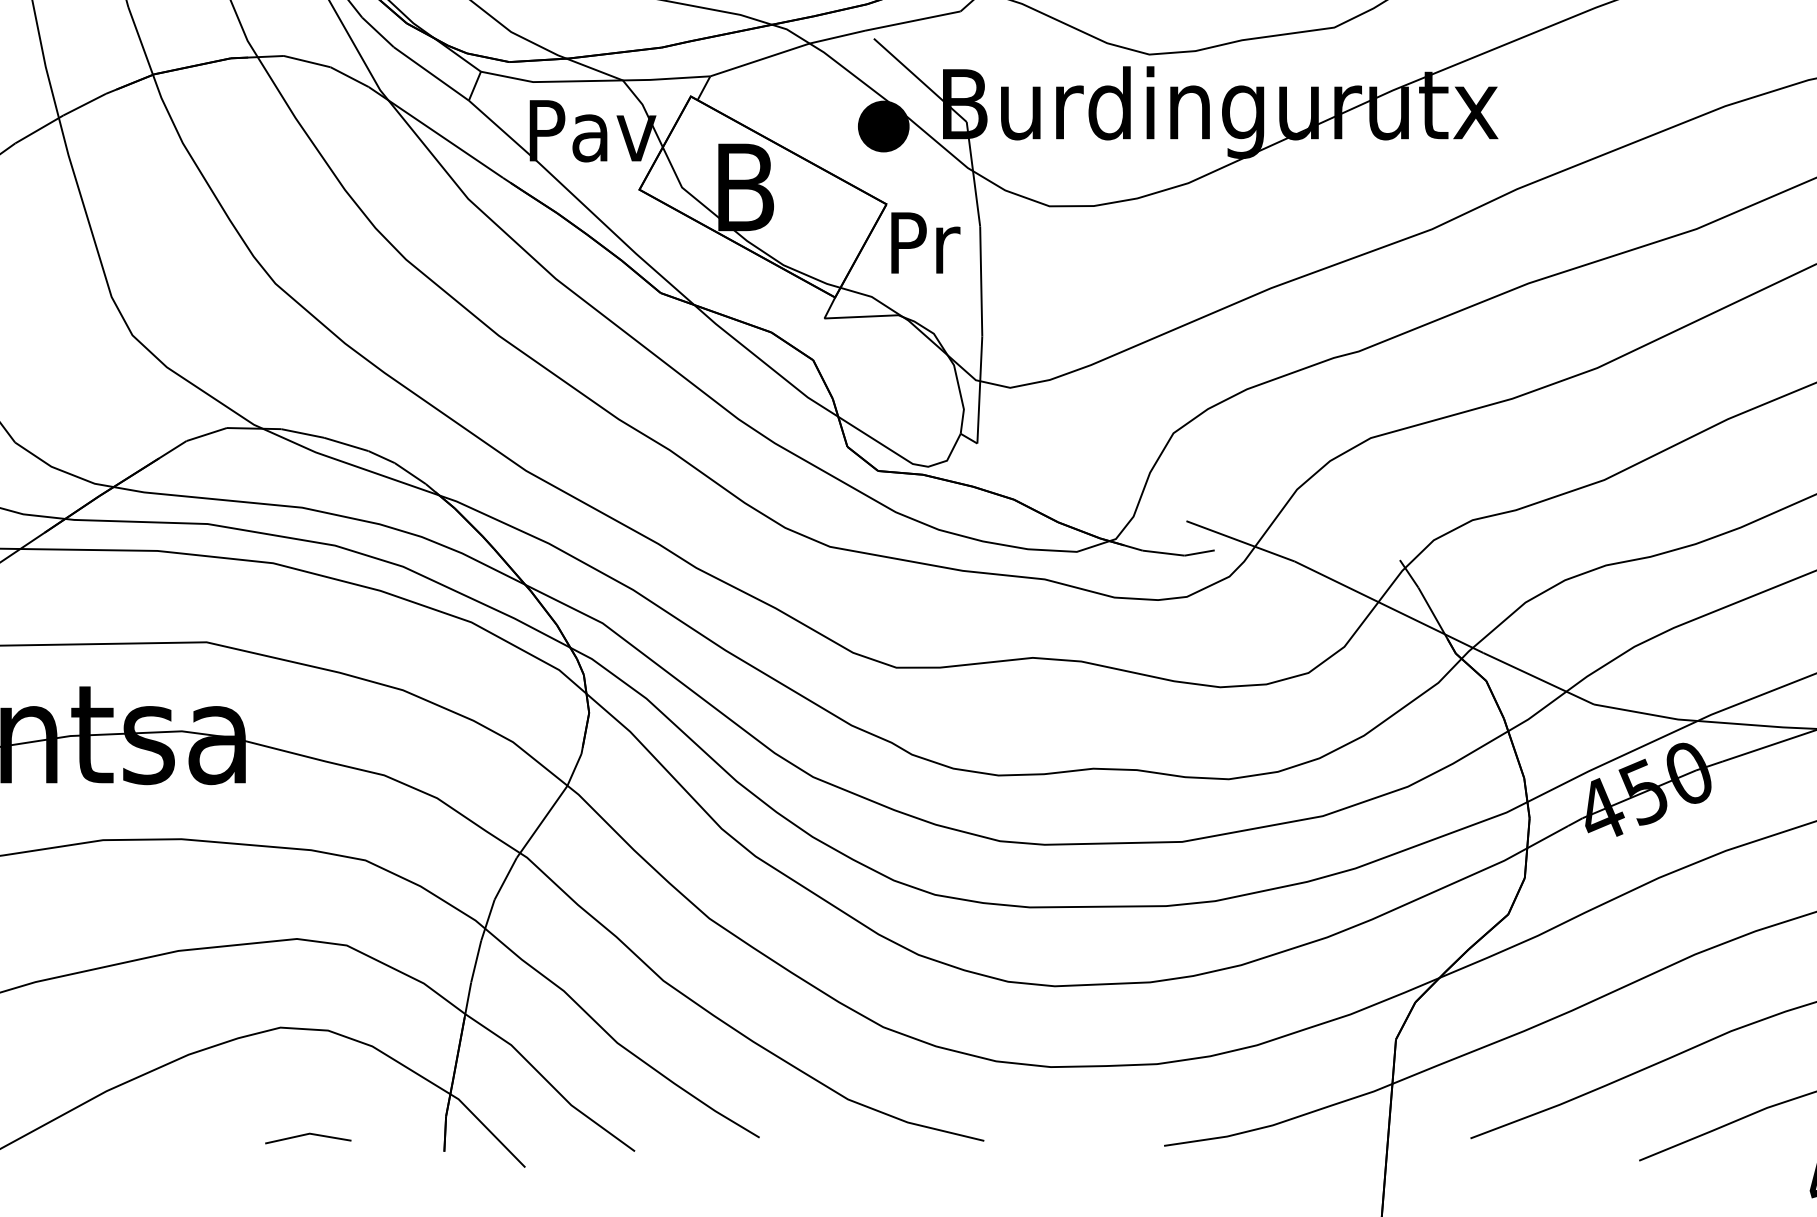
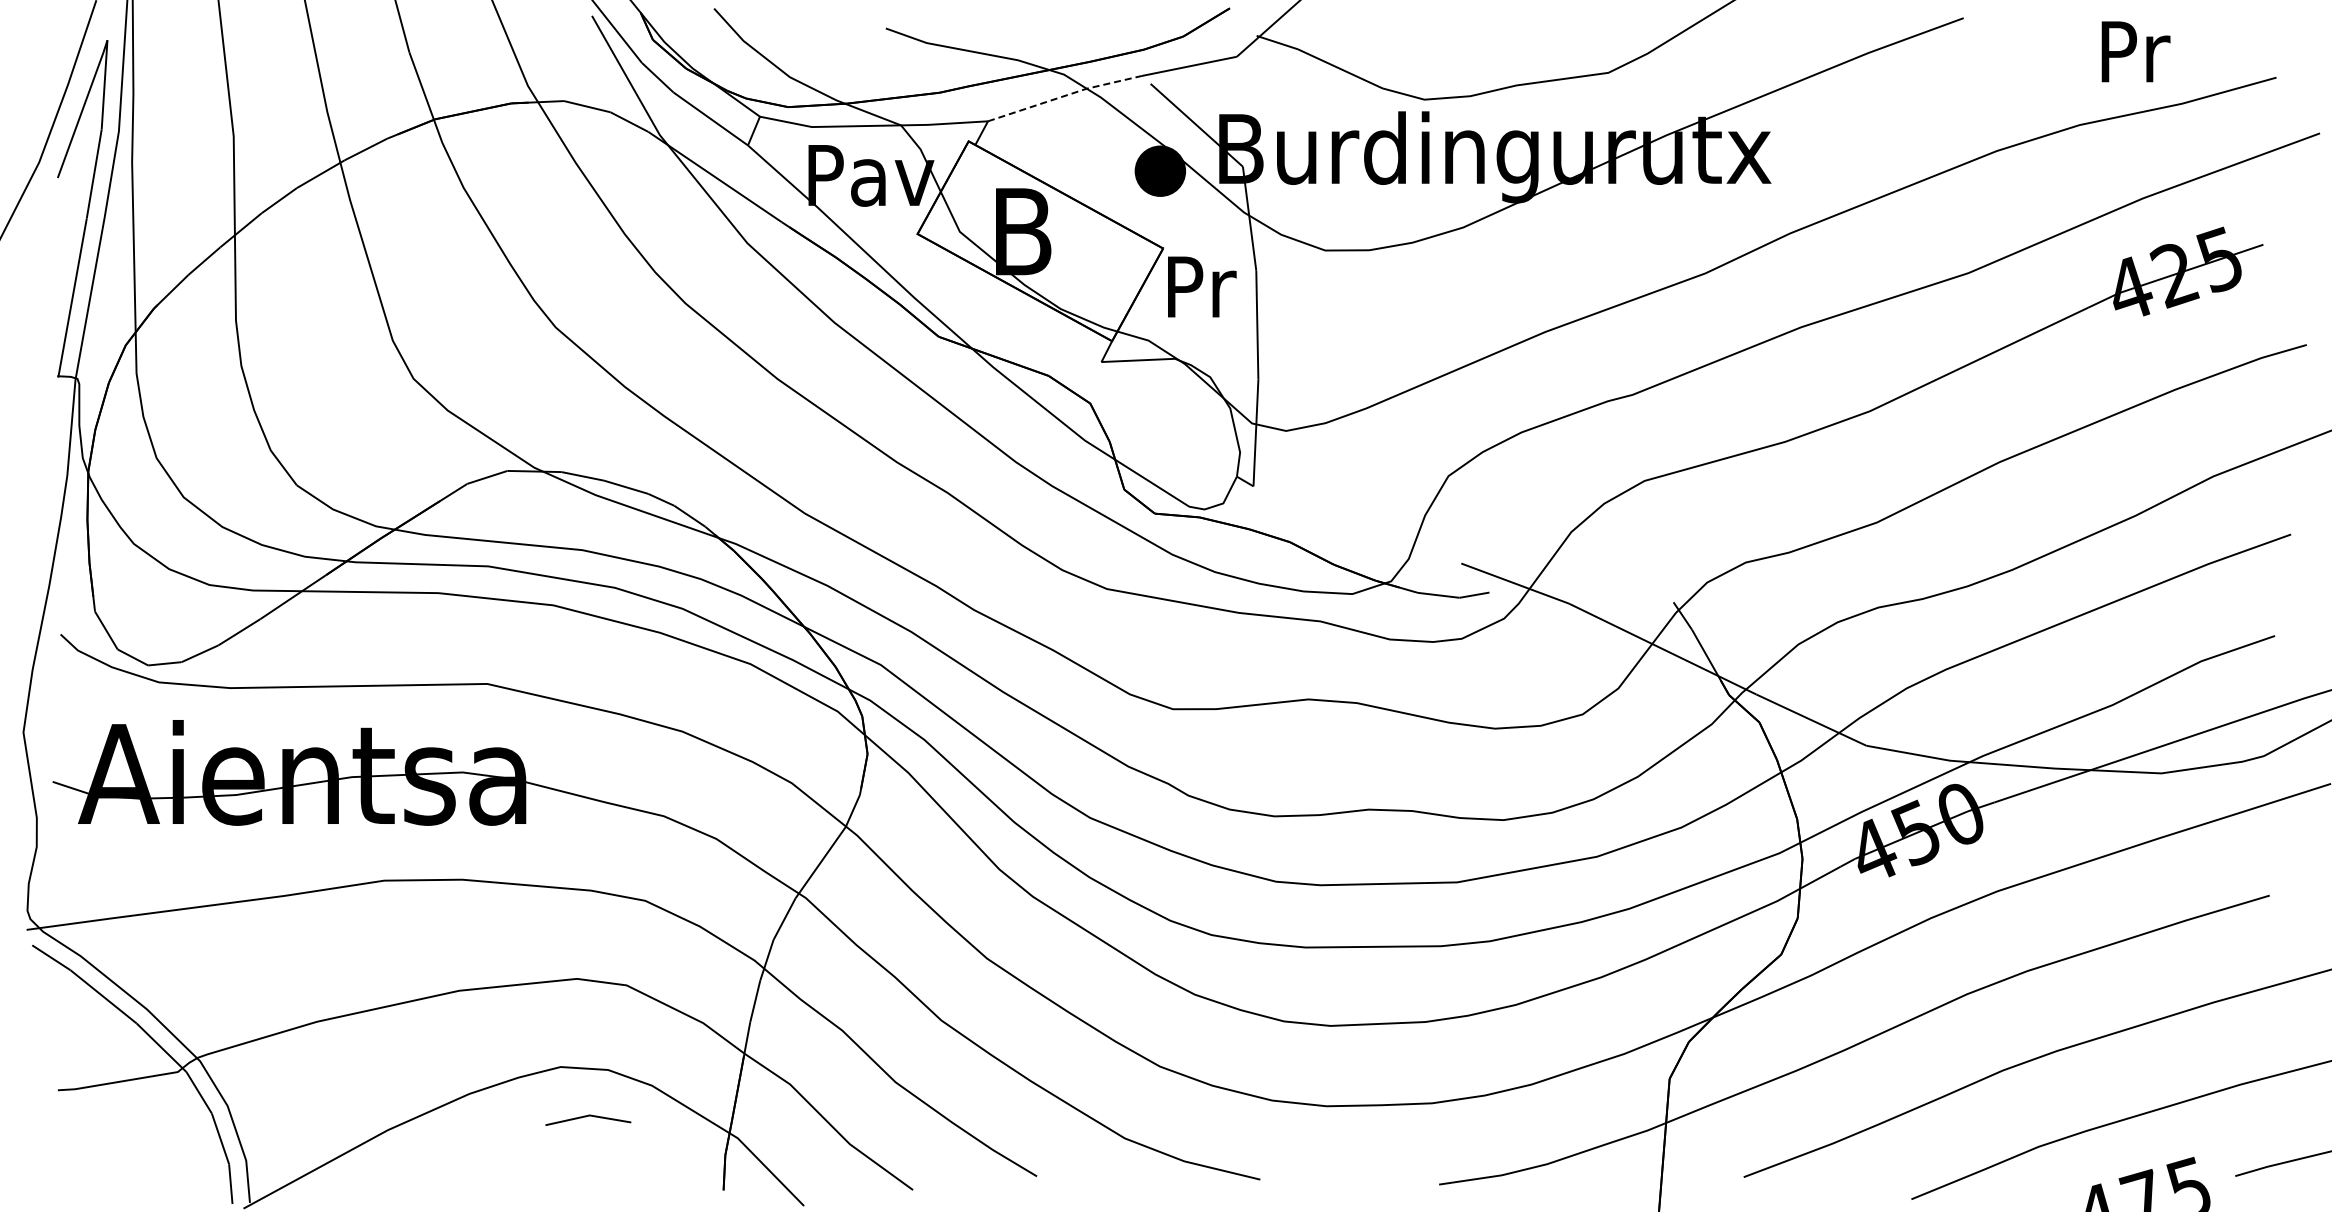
line: (787, 50) -> (1064, 95), solid -> dashed
line: (306, 1135) -> (586, 1117), moved

